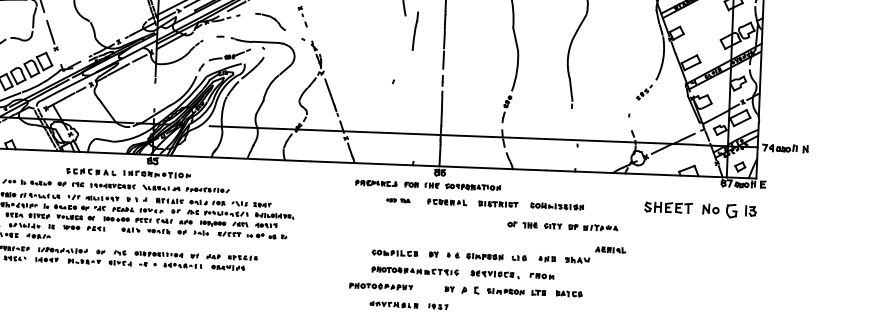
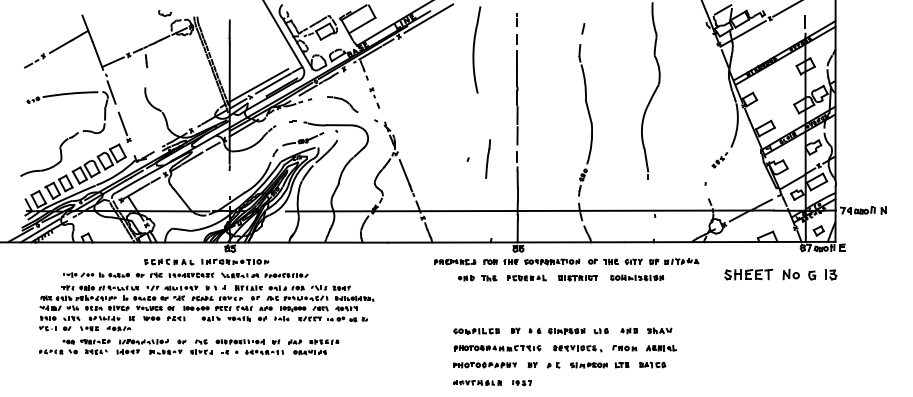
line: (414, 30) -> (487, 158), moved
part: (398, 200) -> (477, 278), size x1.67
part: (732, 211) -> (812, 275), size x0.62
part: (562, 226) -> (643, 261), moved
part: (610, 250) -> (661, 348), moved
part: (380, 285) -> (484, 364), moved
part: (470, 290) -> (553, 365), size x0.71

